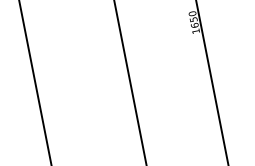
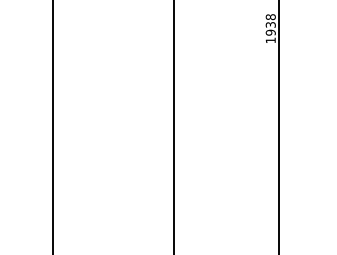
text: (193, 19) -> (270, 24), 1650 -> 1938

